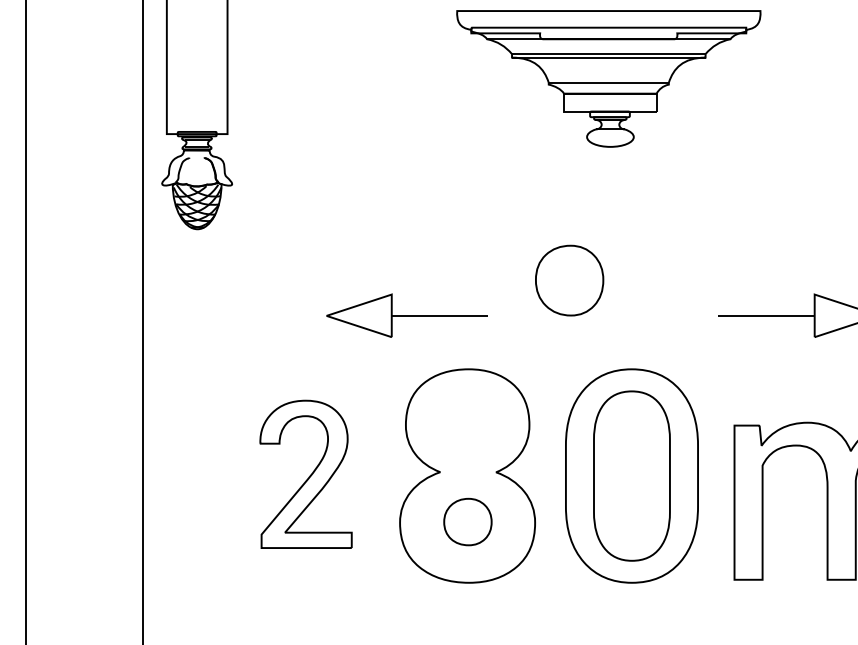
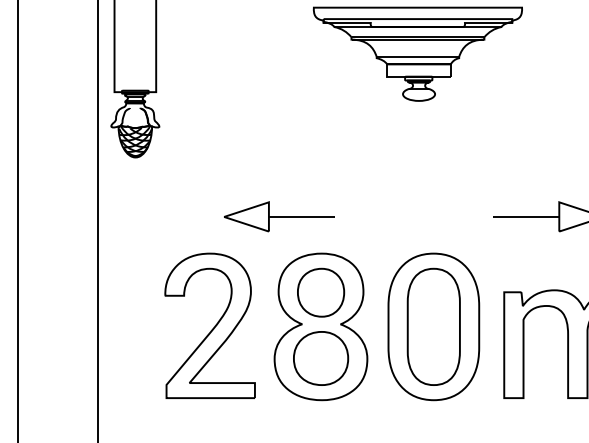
part: (570, 280) -> (321, 292), moved
part: (305, 473) -> (209, 325), size x1.43
part: (468, 522) -> (321, 358), size x1.67

